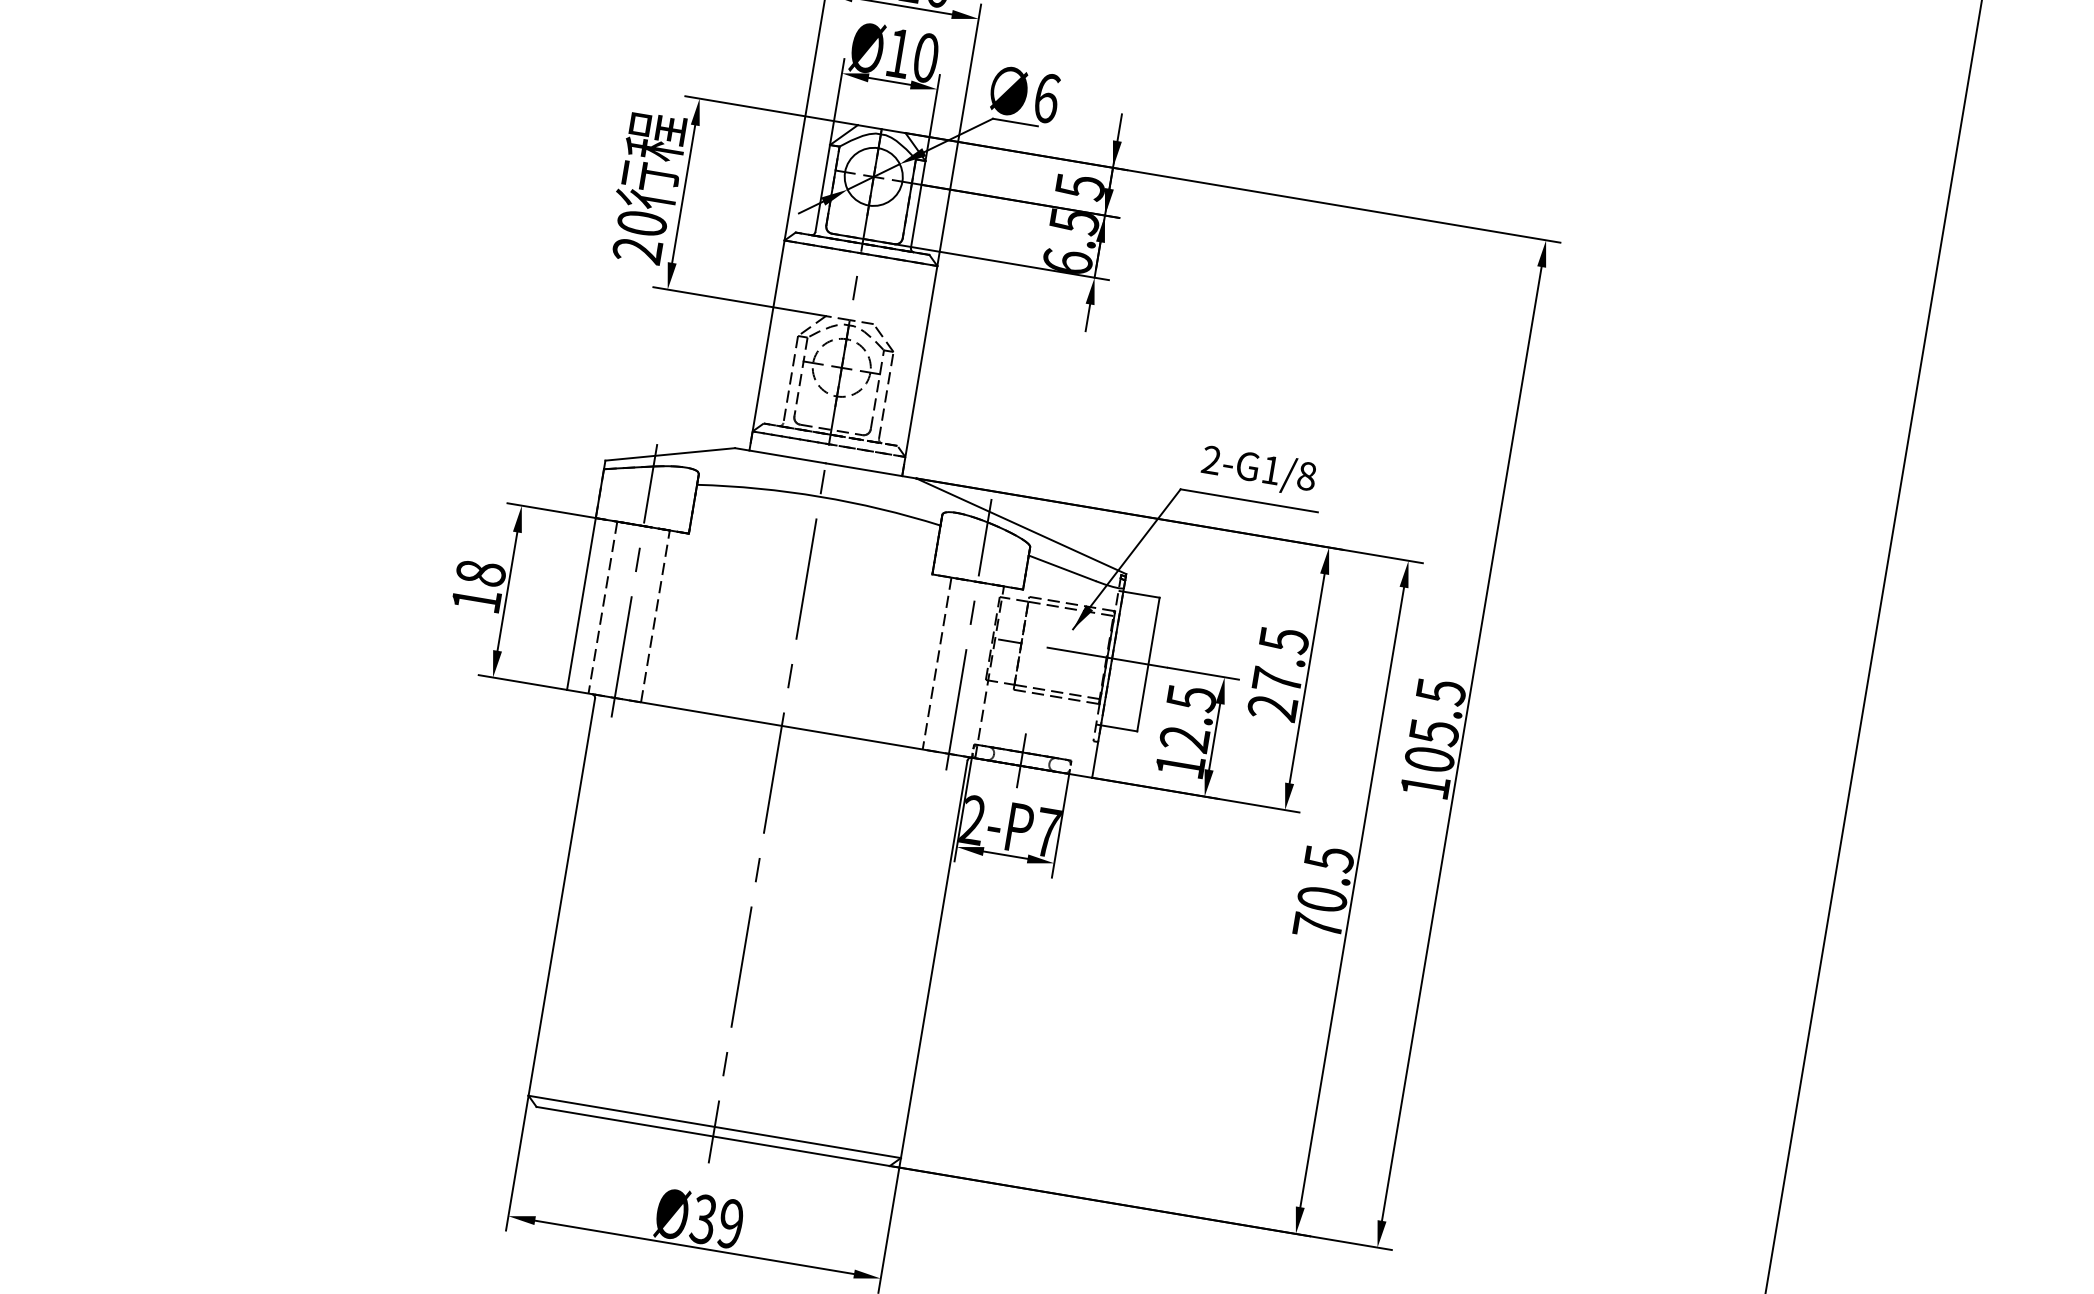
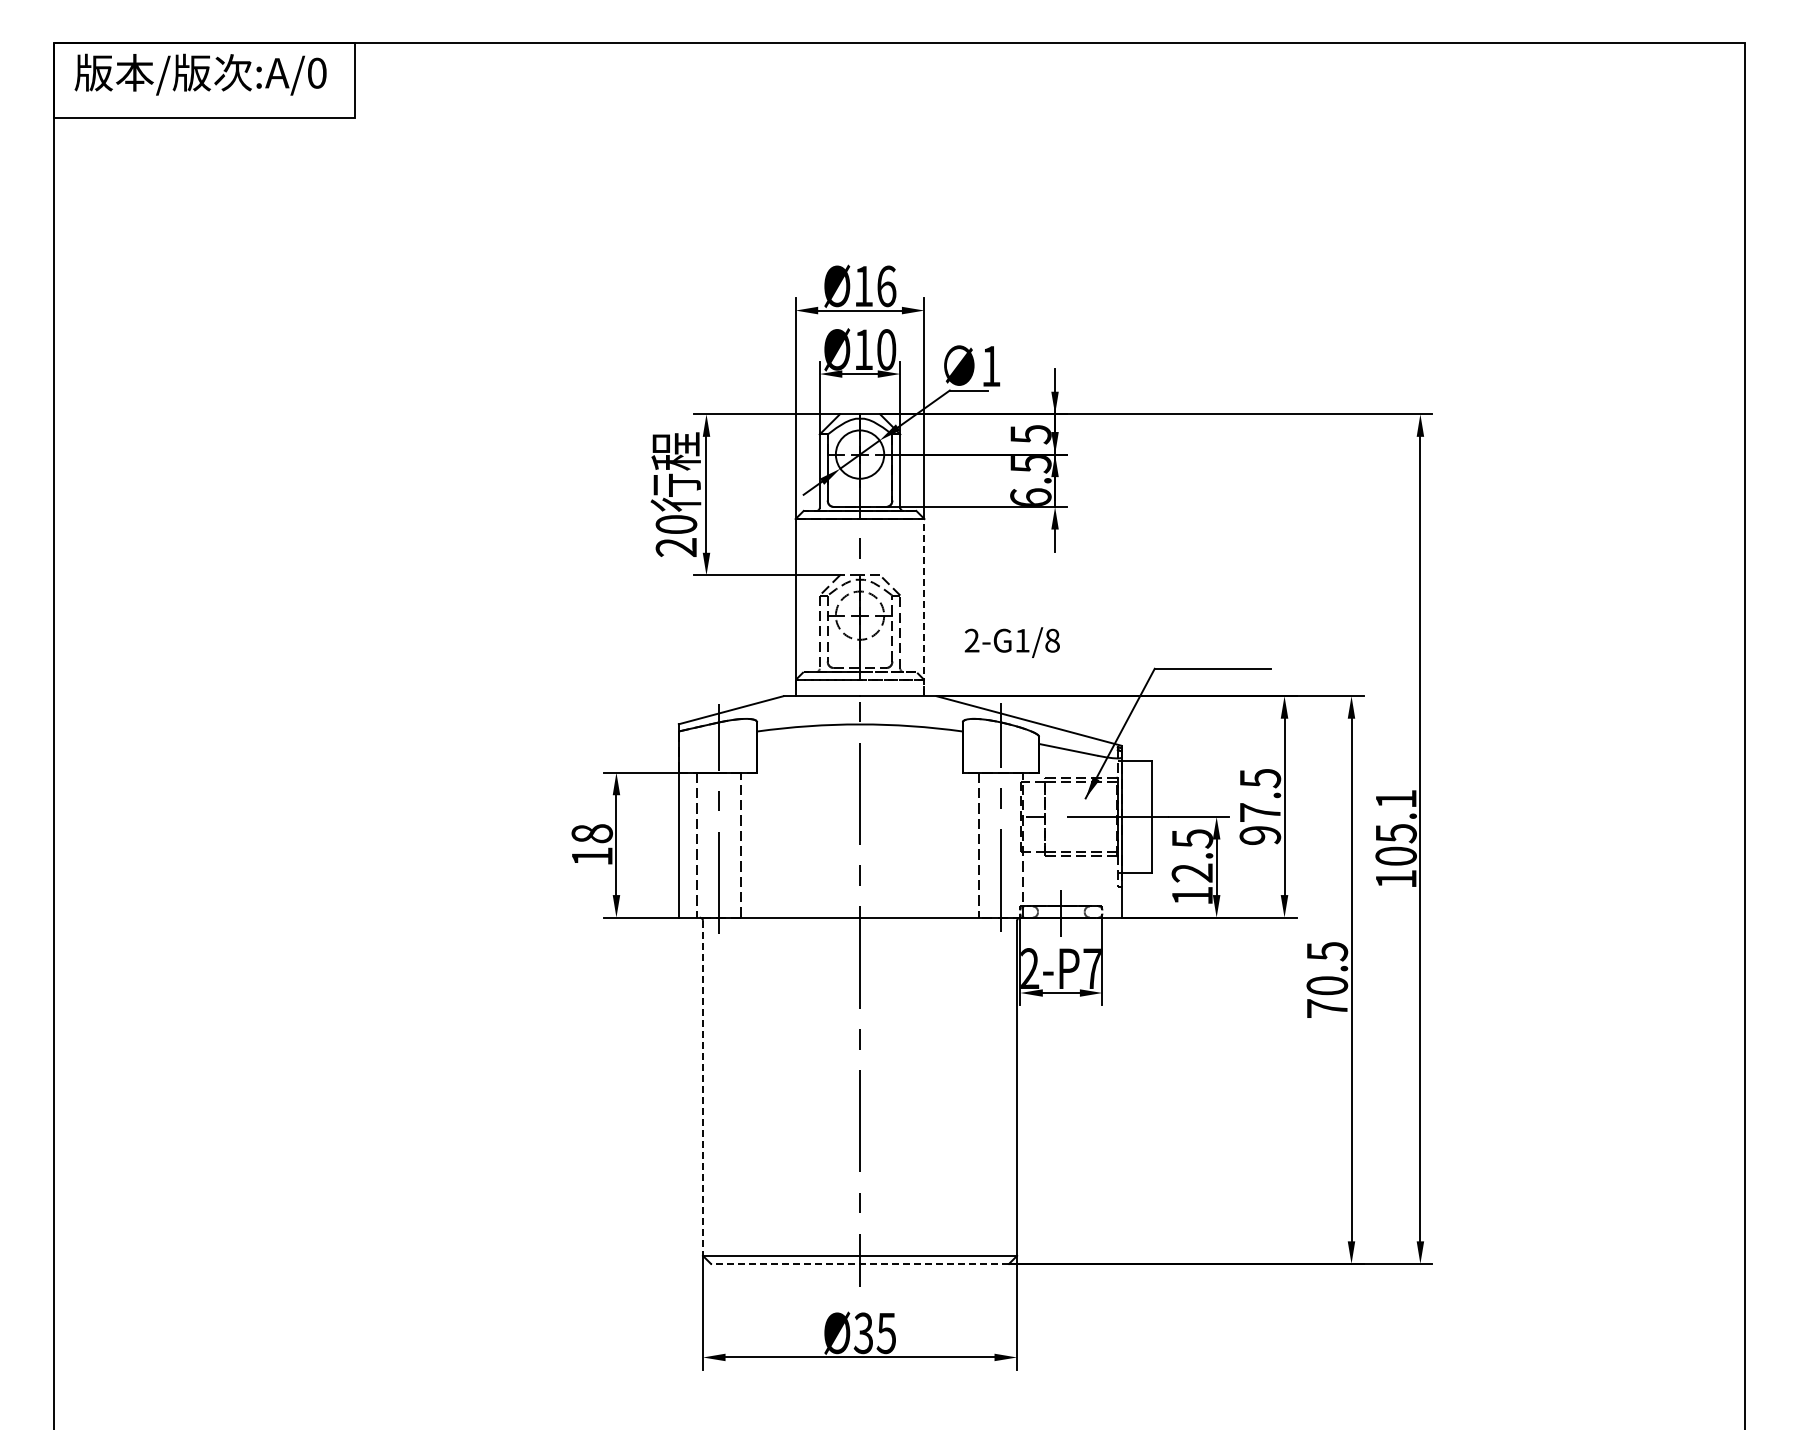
text: (1047, 98) -> (991, 366), 6 -> 1
line: (919, 370) -> (924, 607), solid -> dashed
text: (1257, 470) -> (1011, 642), moved
text: (1441, 692) -> (1396, 799), 105.5 -> 105.1
text: (1272, 707) -> (1260, 835), 27.5 -> 97.5
line: (562, 897) -> (703, 1088), solid -> dashed
line: (713, 1136) -> (860, 1263), solid -> dashed
text: (729, 1223) -> (885, 1333), Ø39 -> Ø35

